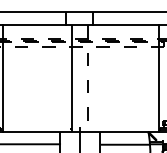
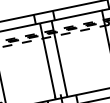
line: (87, 78) -> (59, 58), dashed -> solid

